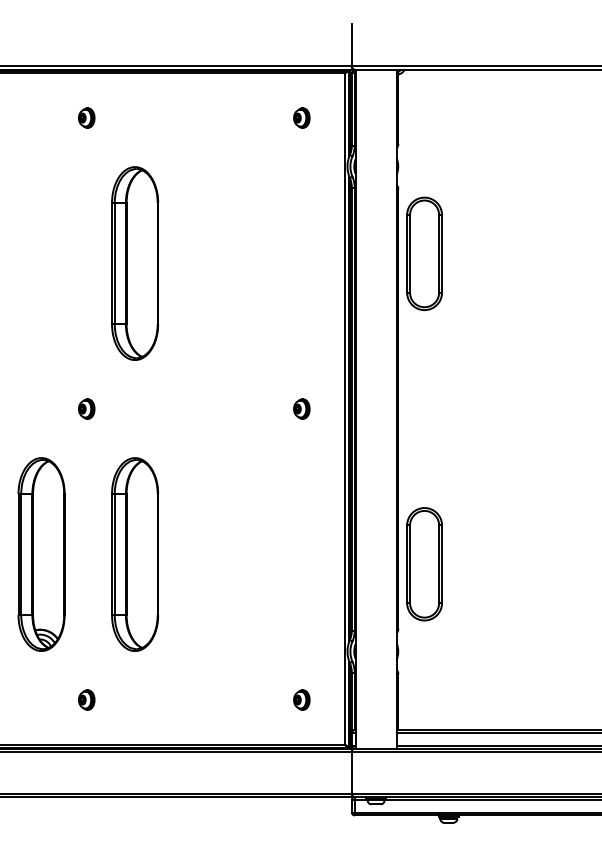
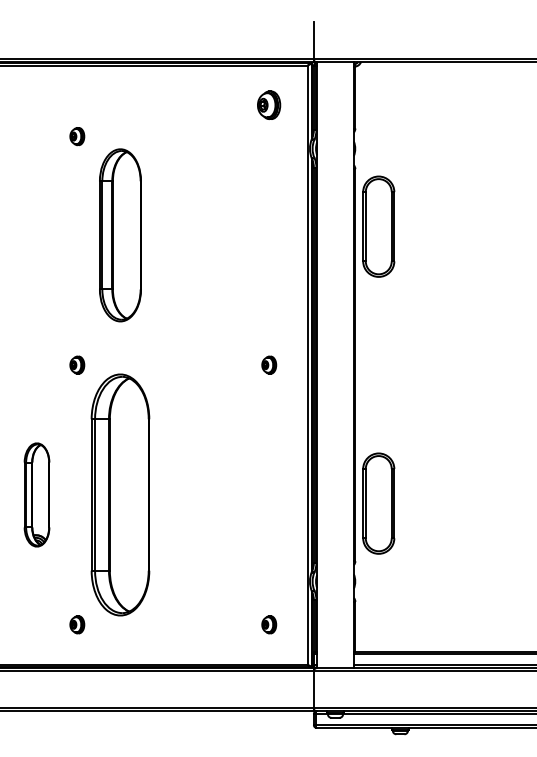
part: (86, 118) -> (77, 136), moved
part: (302, 118) -> (269, 105), size x1.6
part: (40, 554) -> (36, 494), size x0.6
part: (135, 554) -> (120, 494), size x1.4

